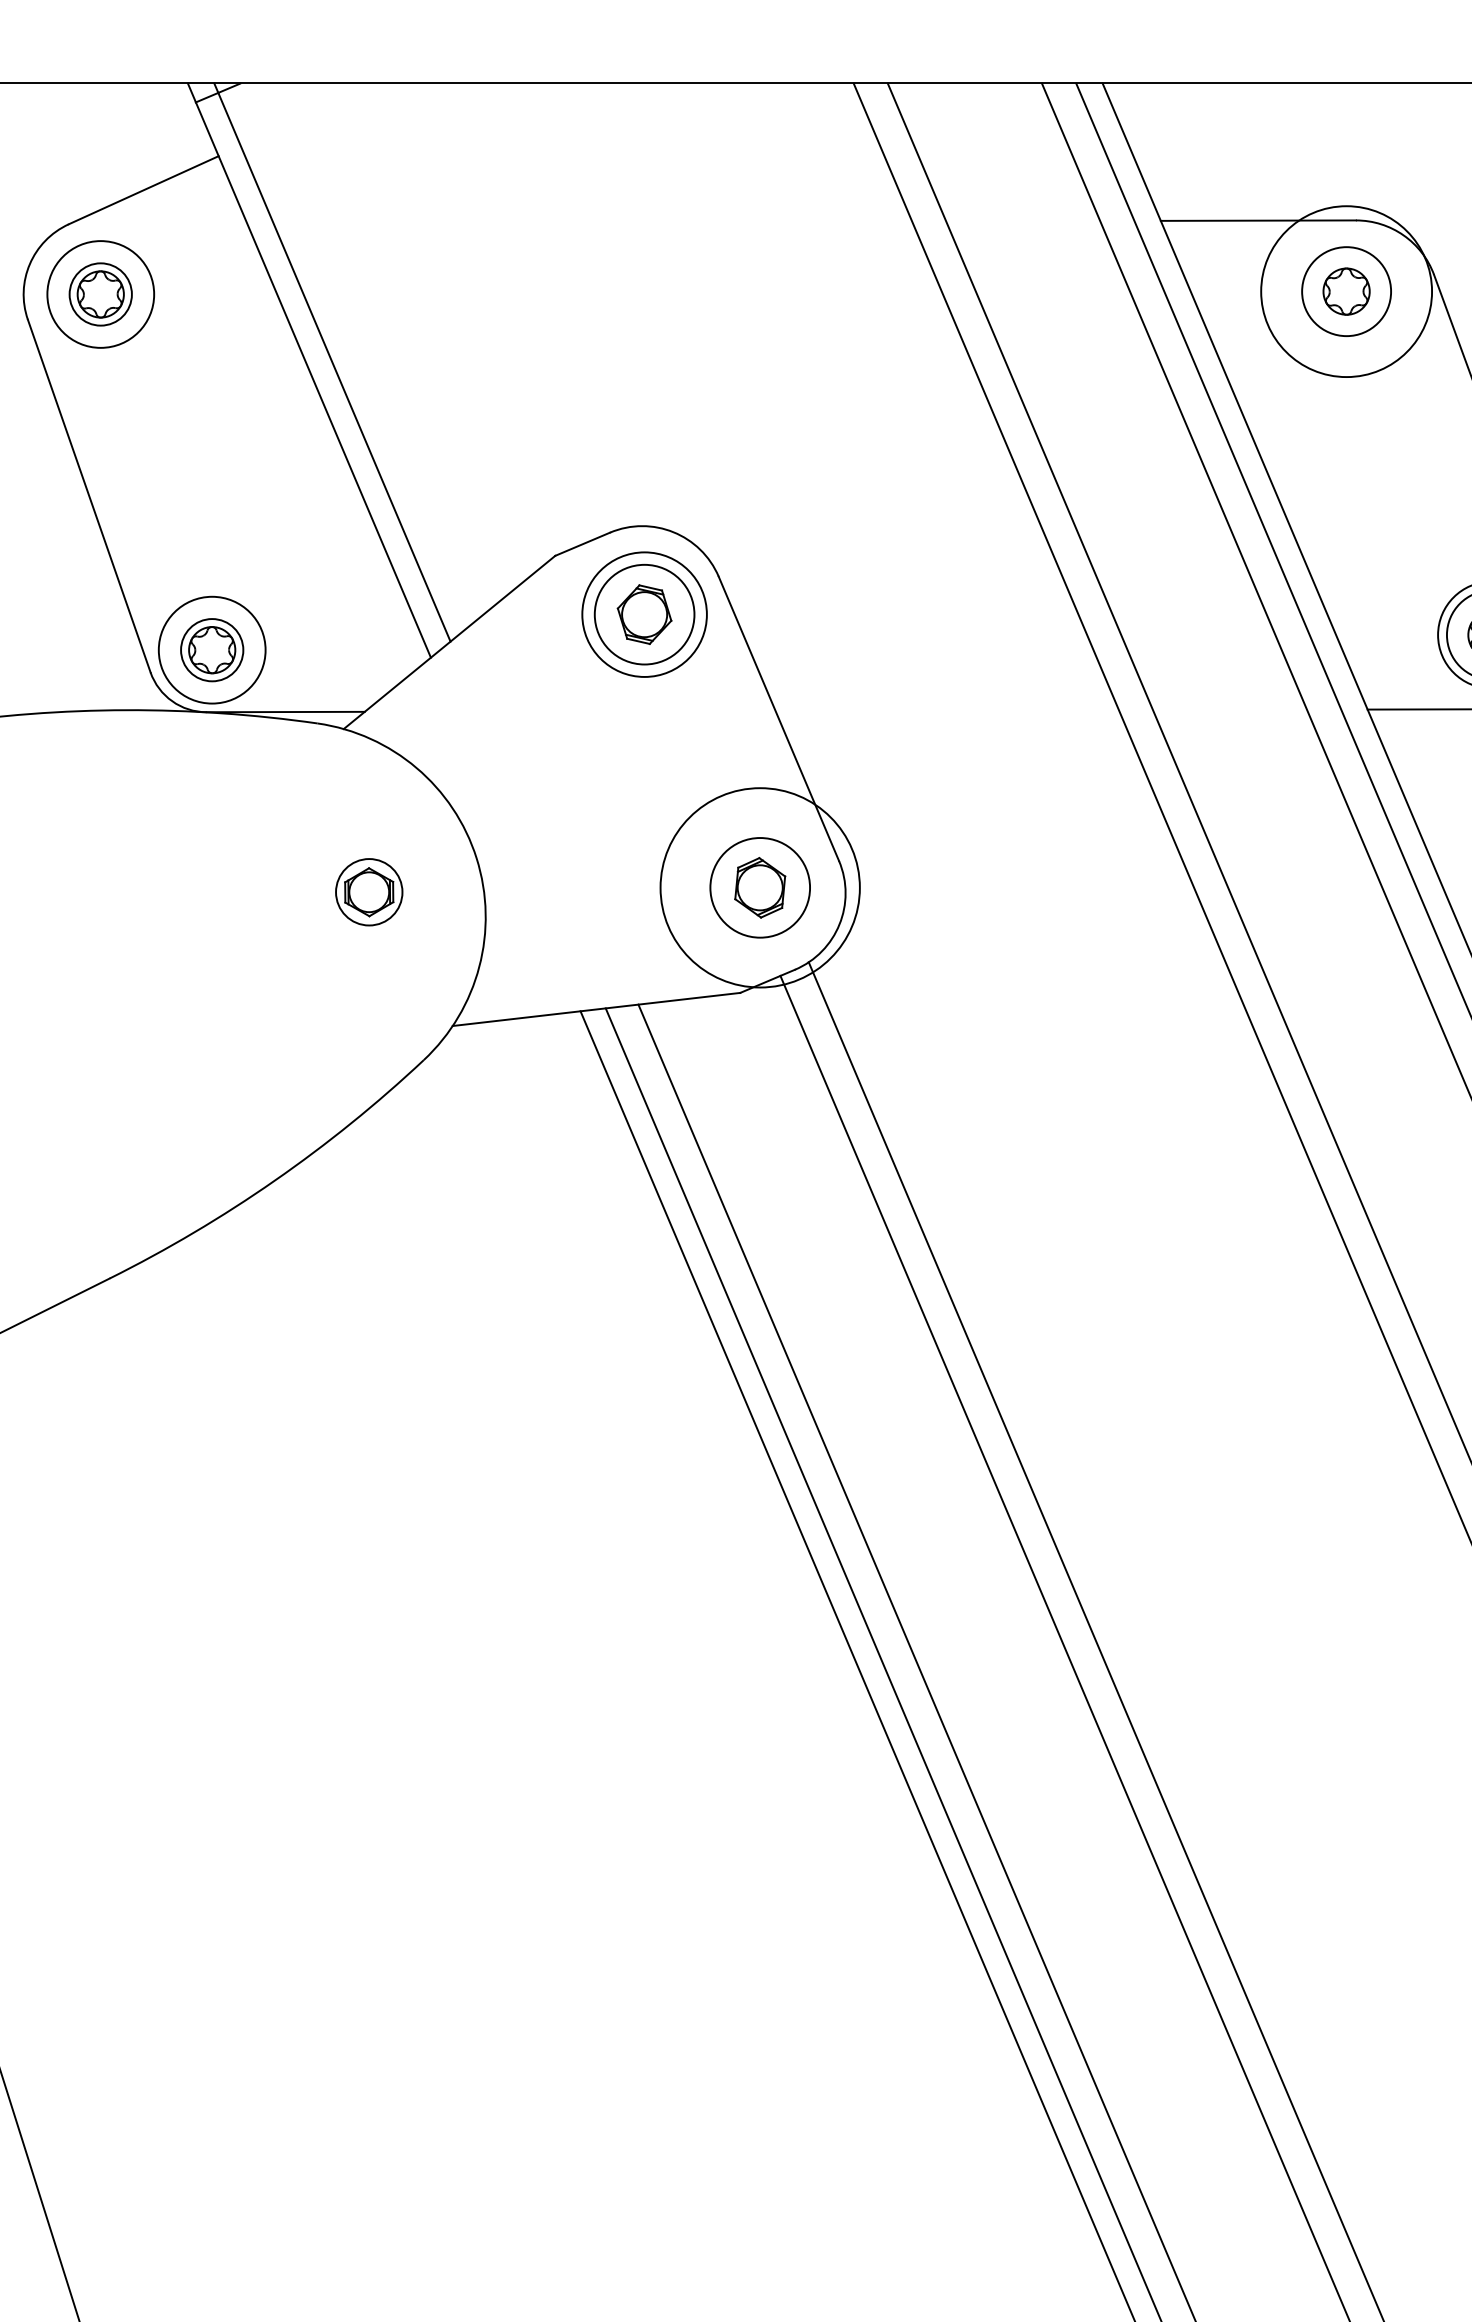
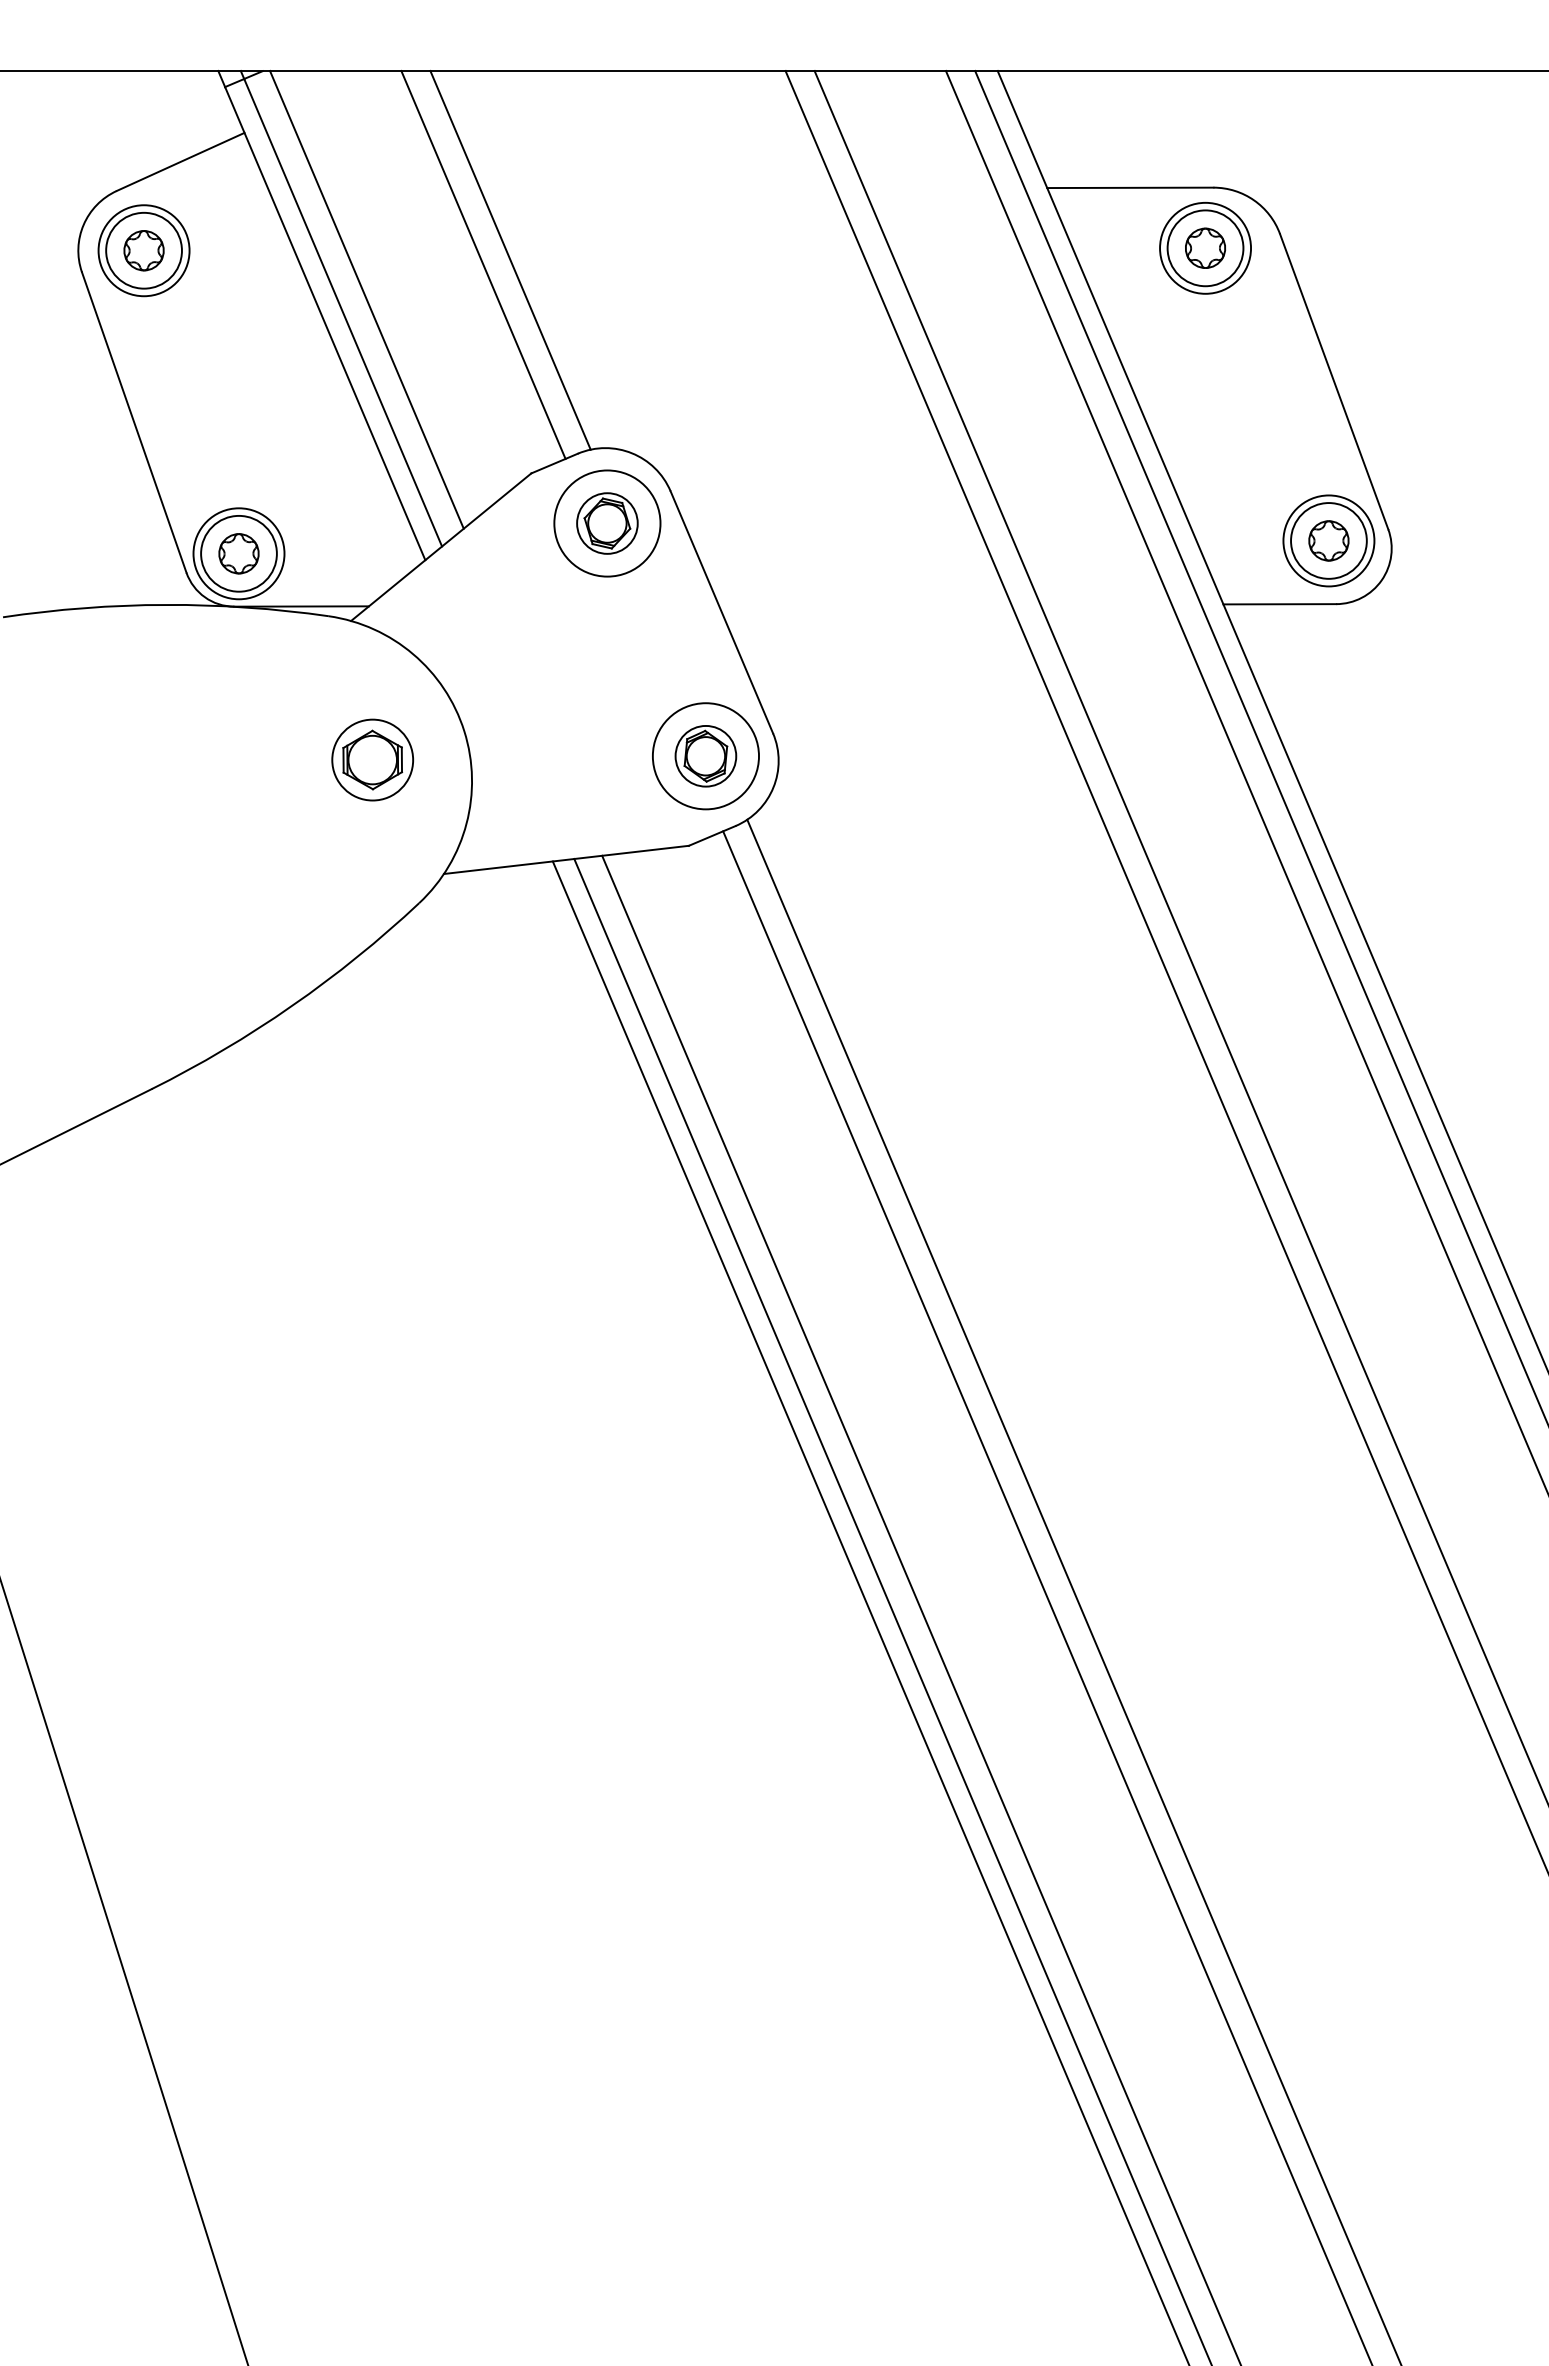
circle: (1346, 290) -> (1205, 247), size x0.62
circle: (100, 294) -> (143, 250), size x1.43
line: (530, 304) -> (510, 259), added
line: (499, 310) -> (483, 264), added
line: (361, 351) -> (366, 299), added
circle: (644, 614) -> (607, 523), size x0.71
circle: (211, 649) -> (238, 553), size x1.43
circle: (759, 886) -> (705, 755), size x0.71
circle: (759, 888) -> (705, 756), size x0.62
part: (368, 891) -> (372, 759), size x1.43

